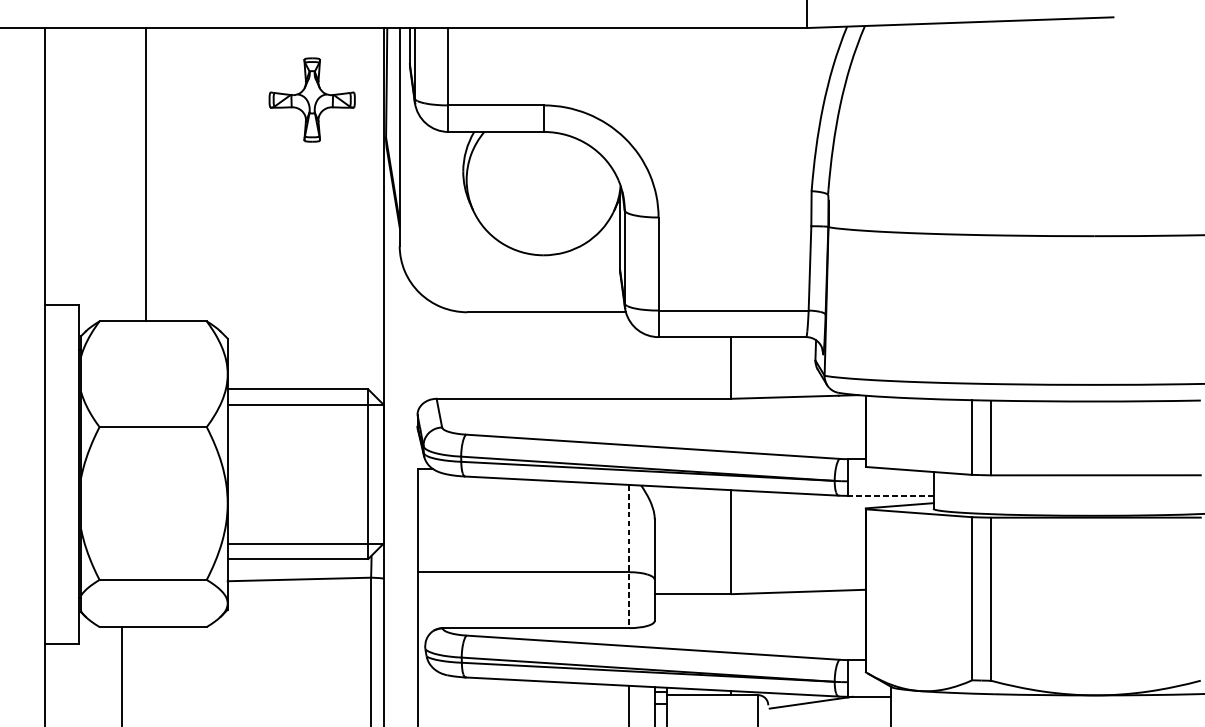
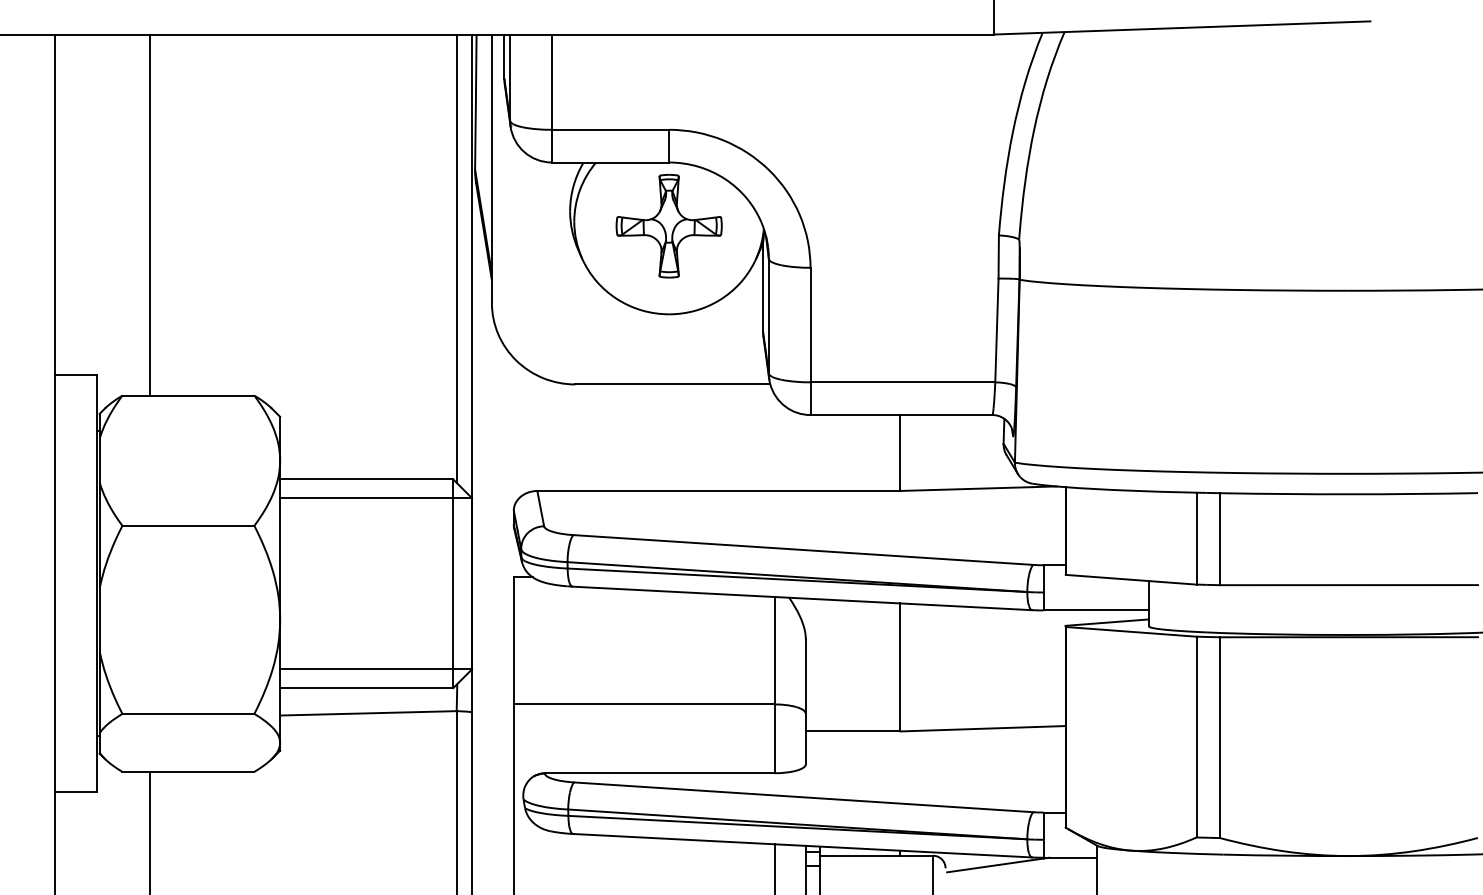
part: (311, 100) -> (668, 226), moved
line: (145, 174) -> (150, 214), moved
line: (370, 209) -> (456, 258), added
line: (890, 495) -> (1096, 610), dashed -> solid
line: (629, 556) -> (774, 685), dashed -> solid

